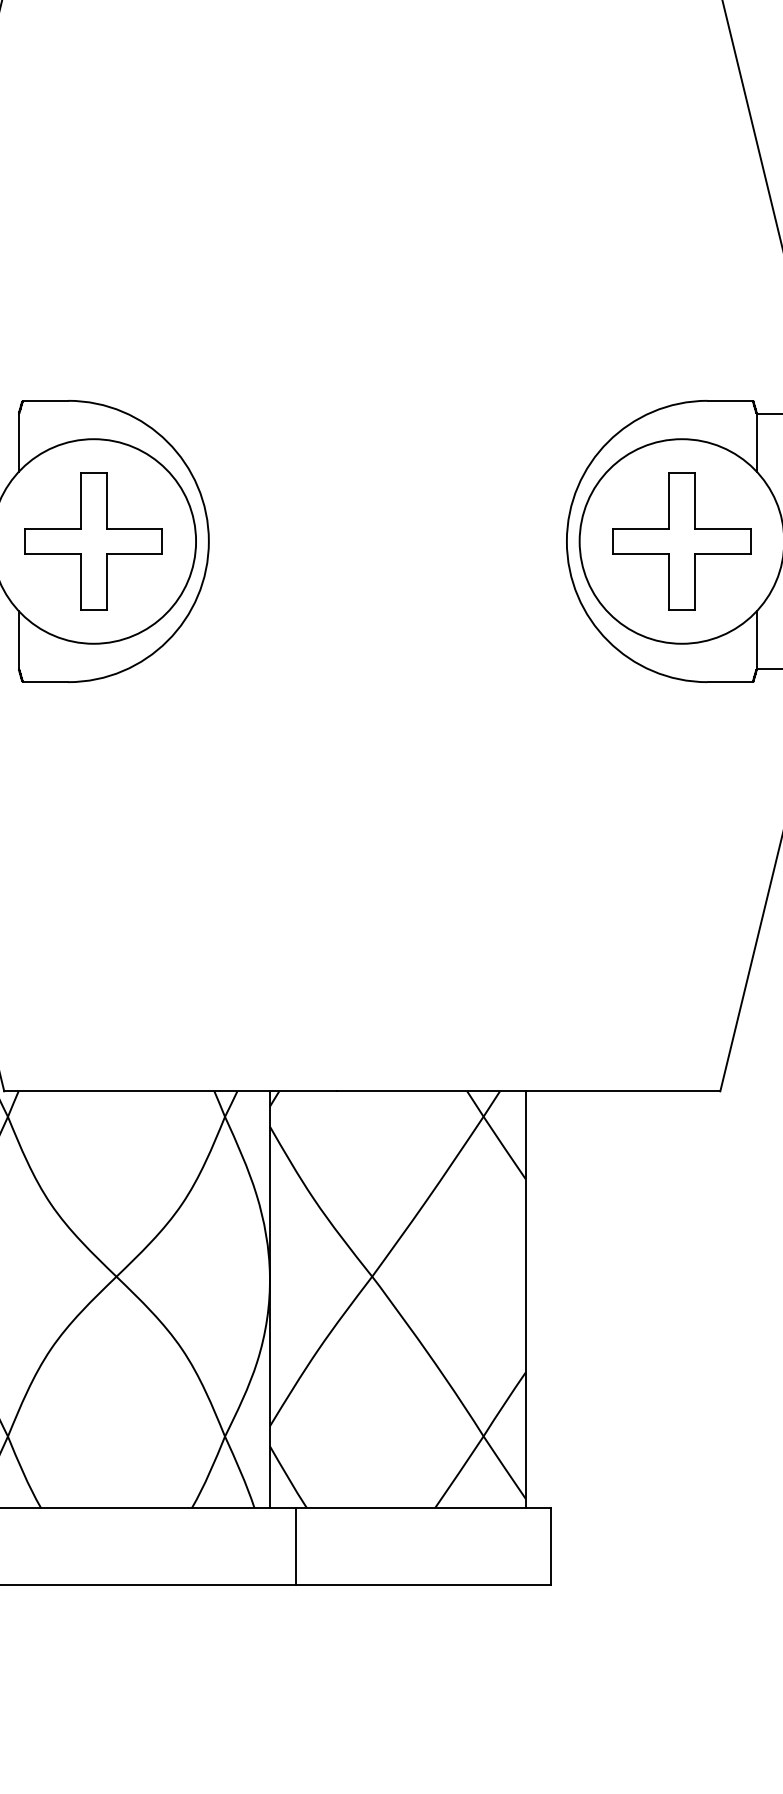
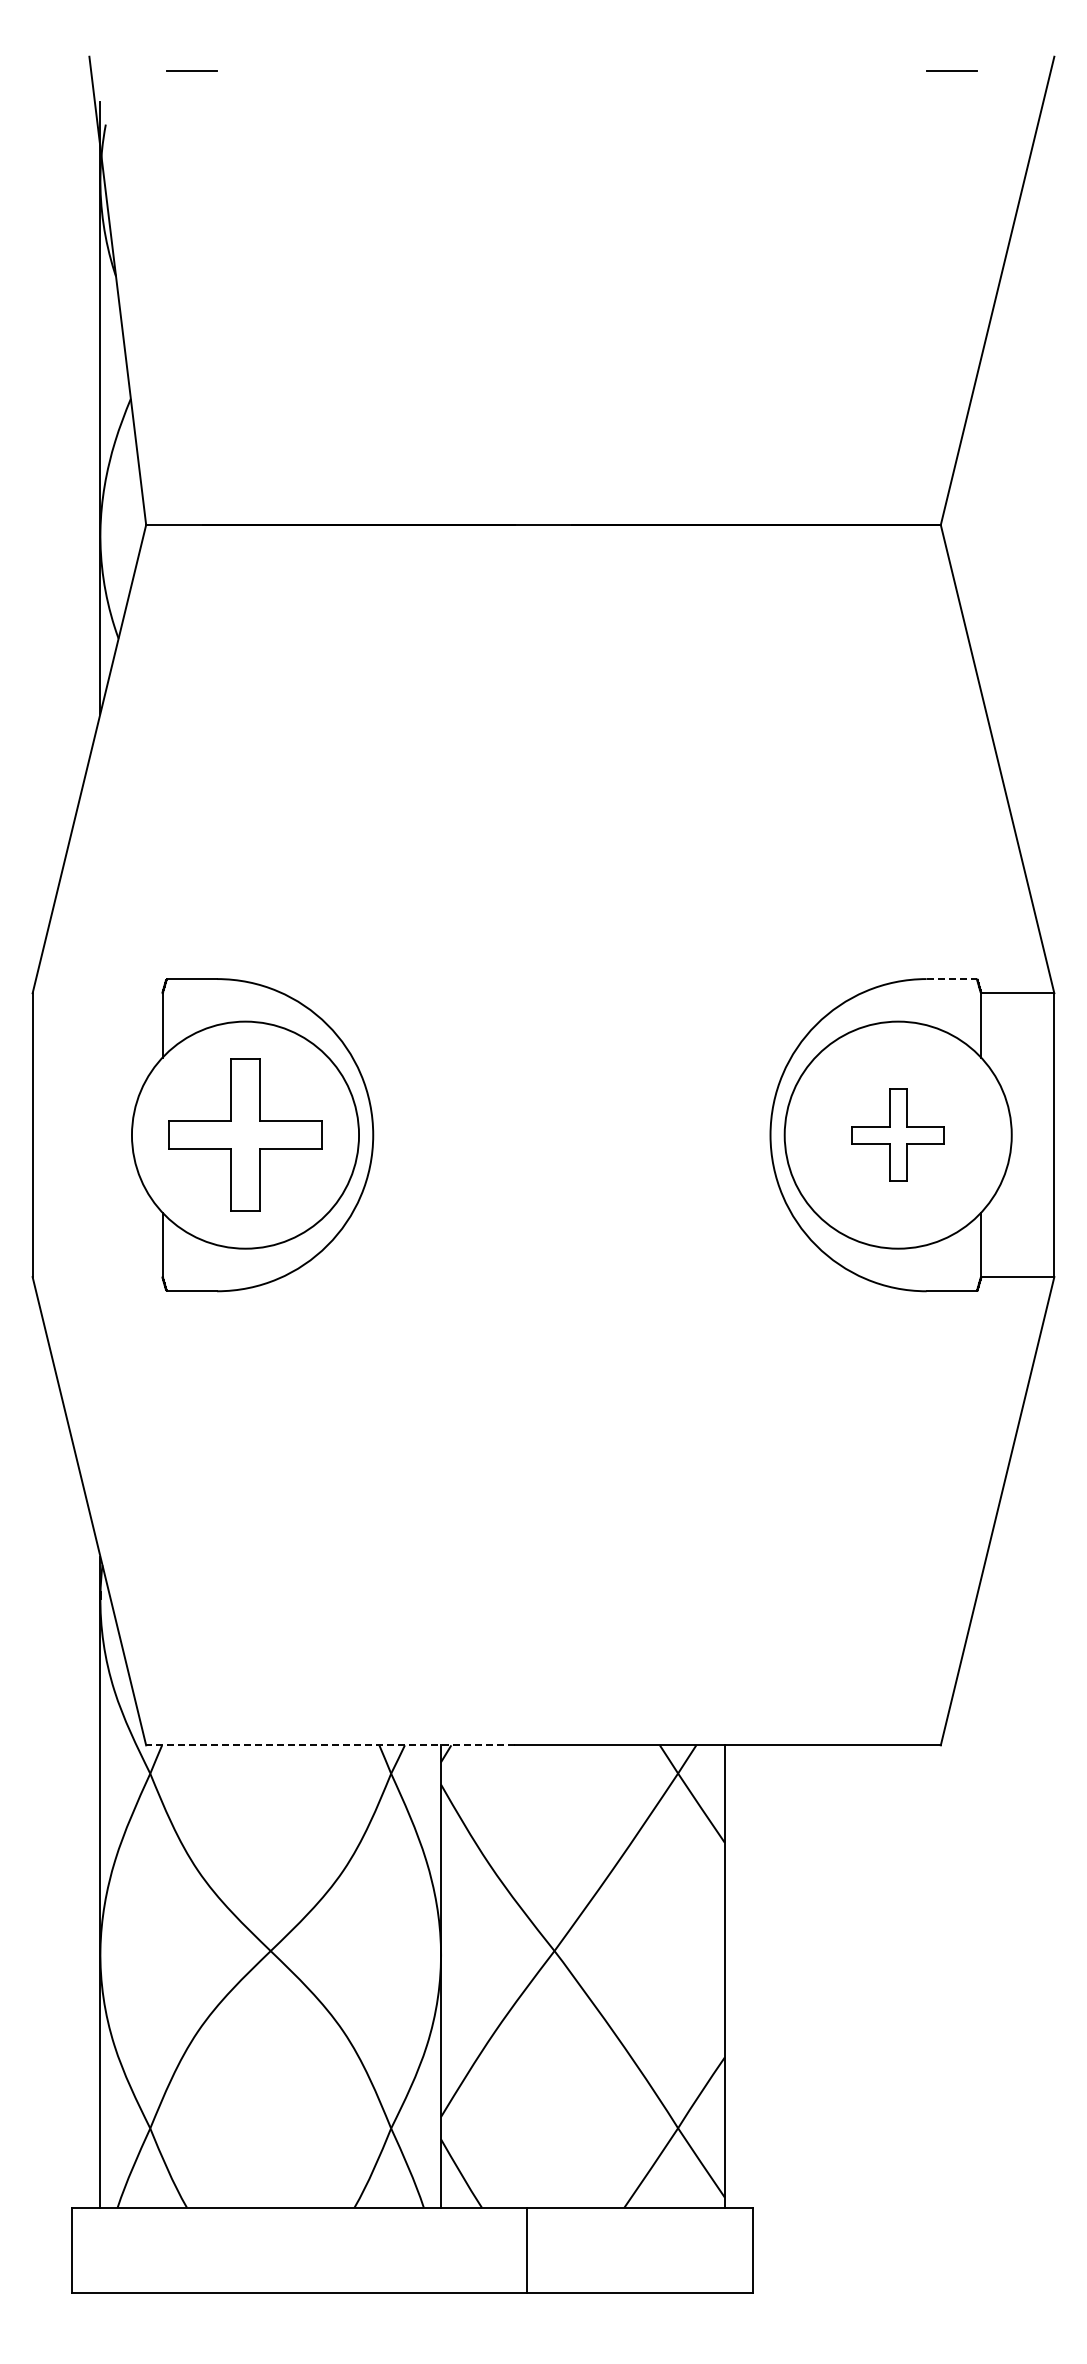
line: (730, 401) -> (952, 979), solid -> dashed
part: (681, 540) -> (897, 1134), size x0.6
line: (170, 1091) -> (330, 1745), solid -> dashed
line: (295, 1546) -> (527, 2250), moved

